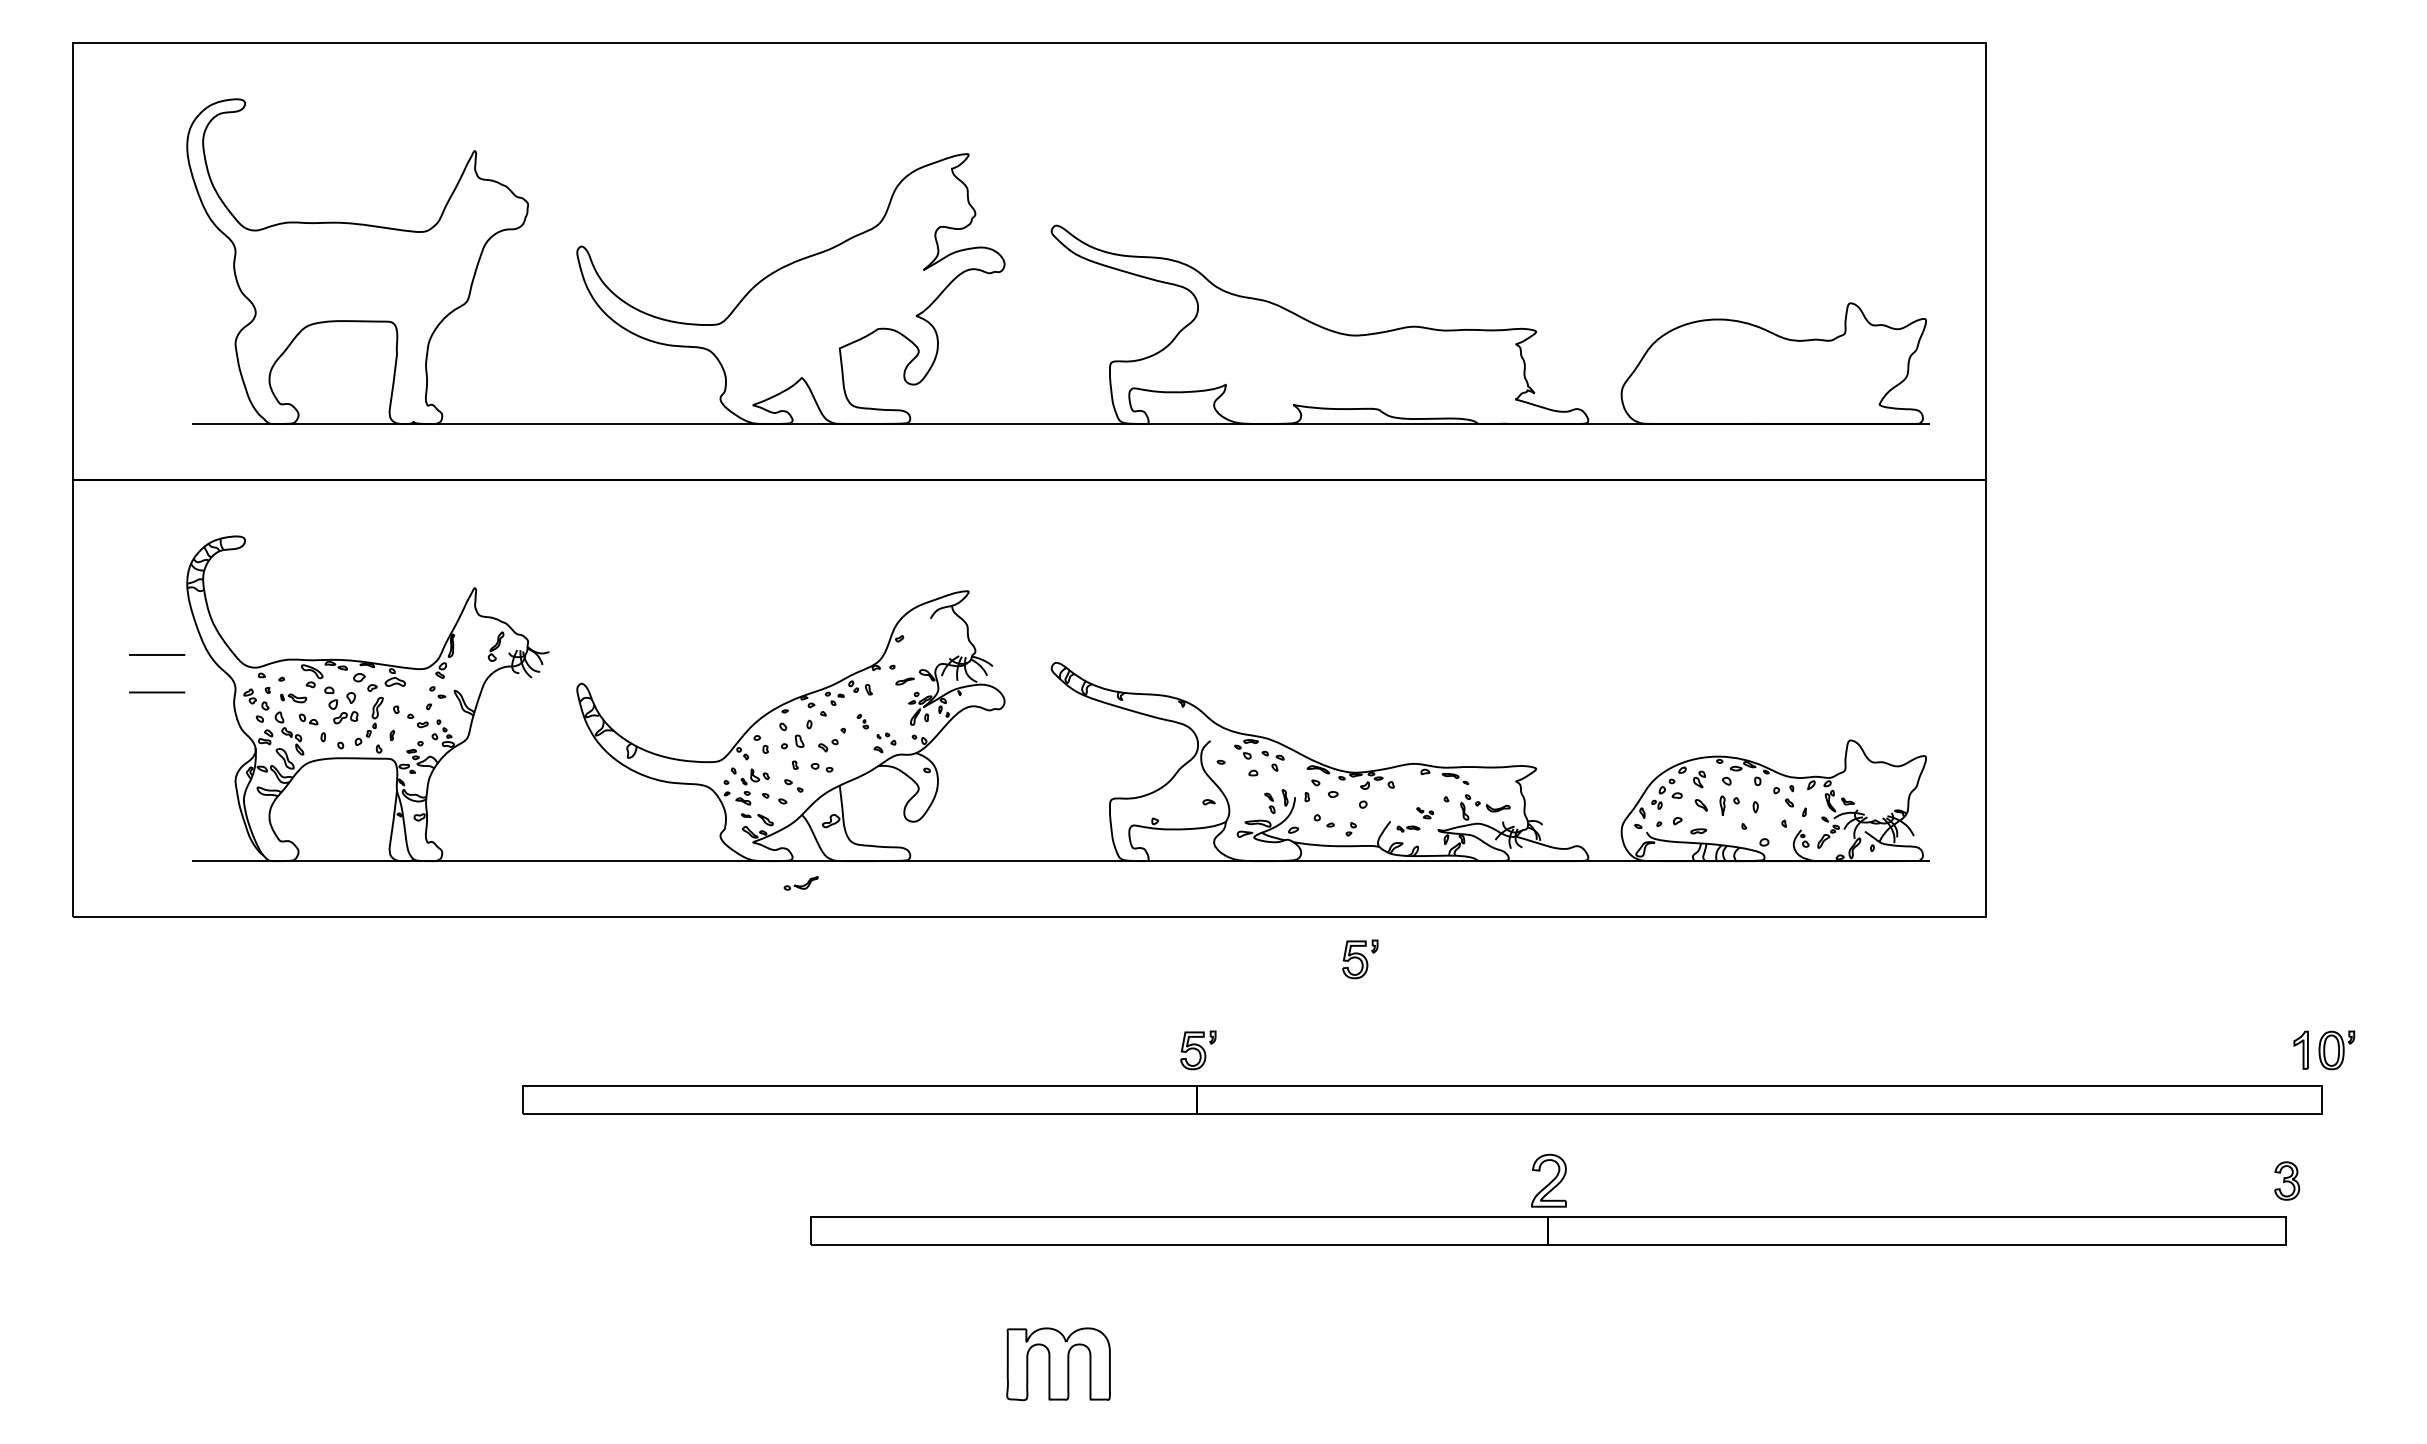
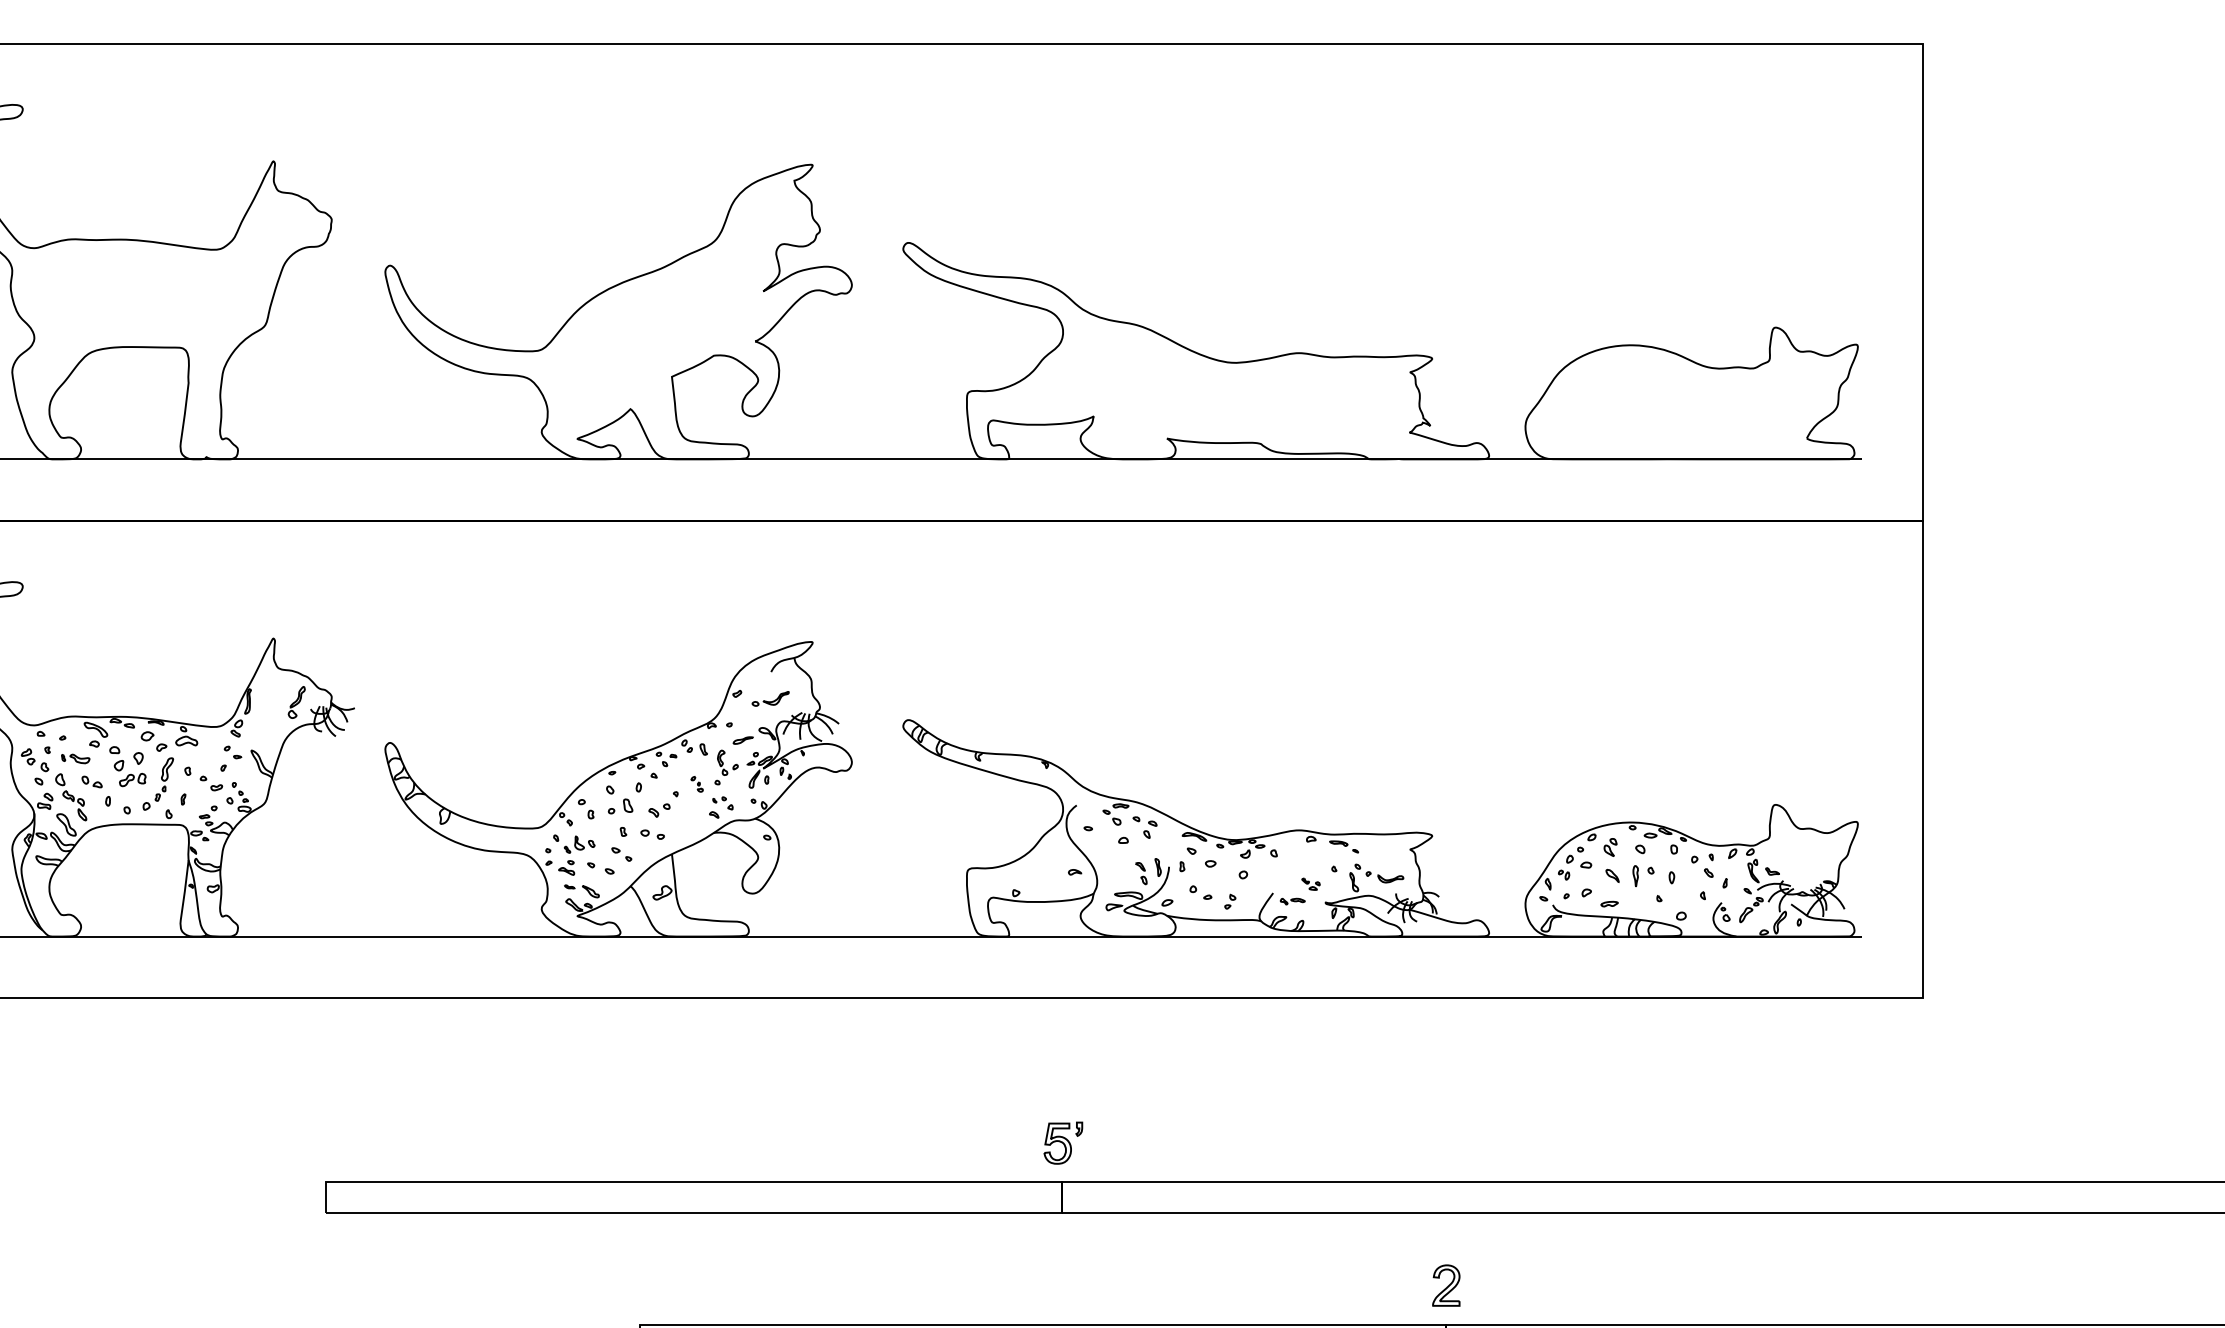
part: (889, 705) -> (726, 766), added
part: (800, 883) -> (769, 698), moved
part: (1360, 959) -> (1240, 1043), removed
part: (1549, 1180) -> (1446, 1285), size x0.71

